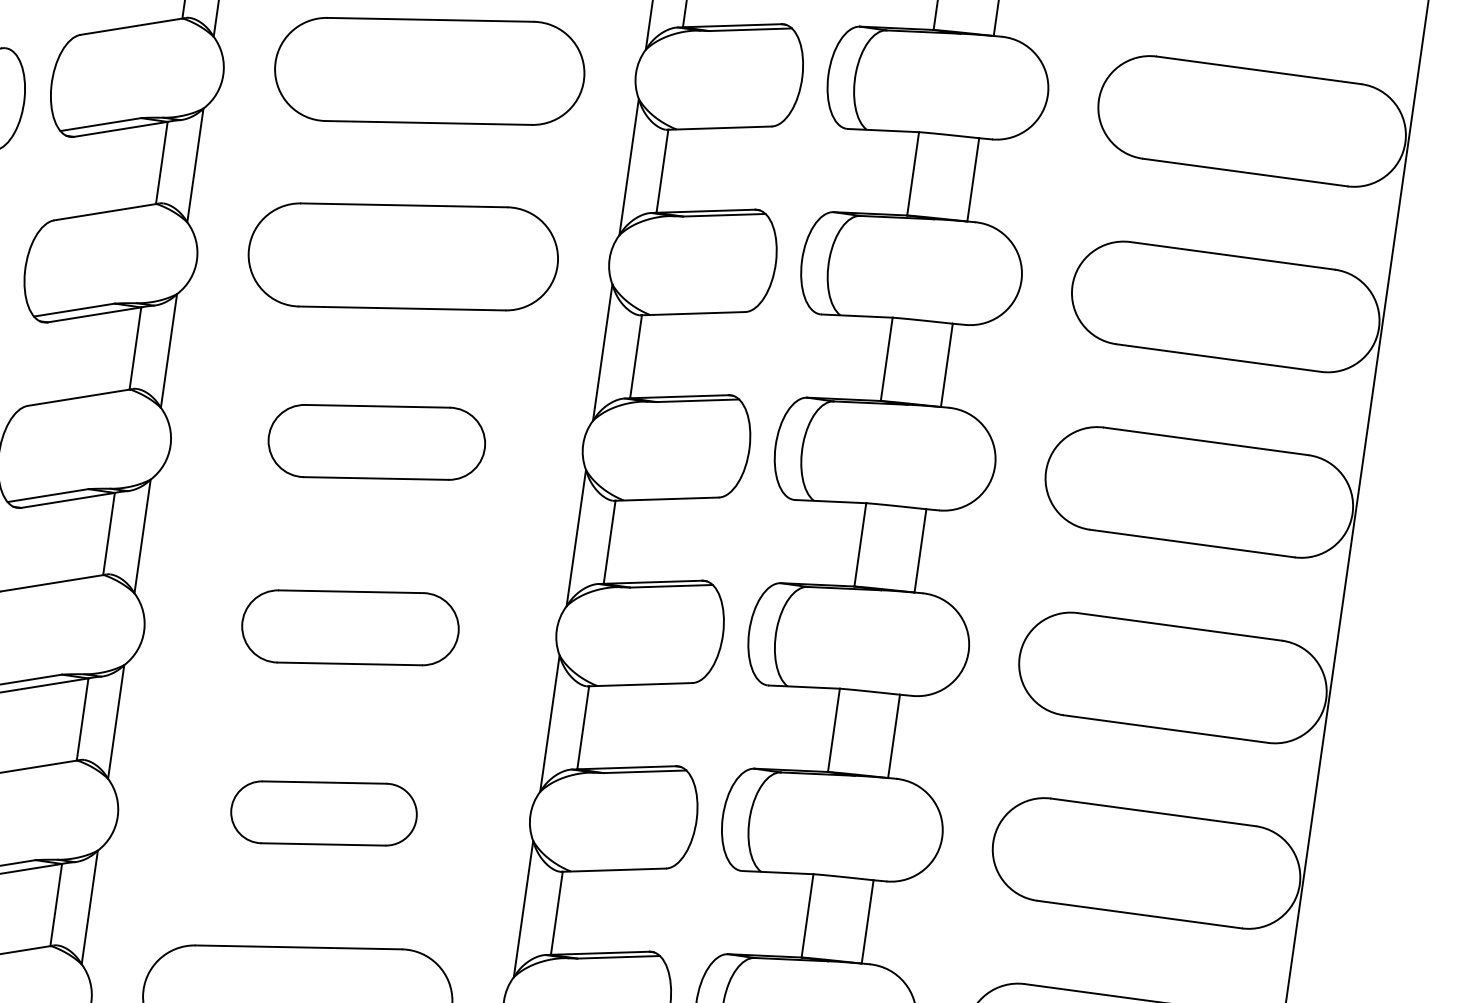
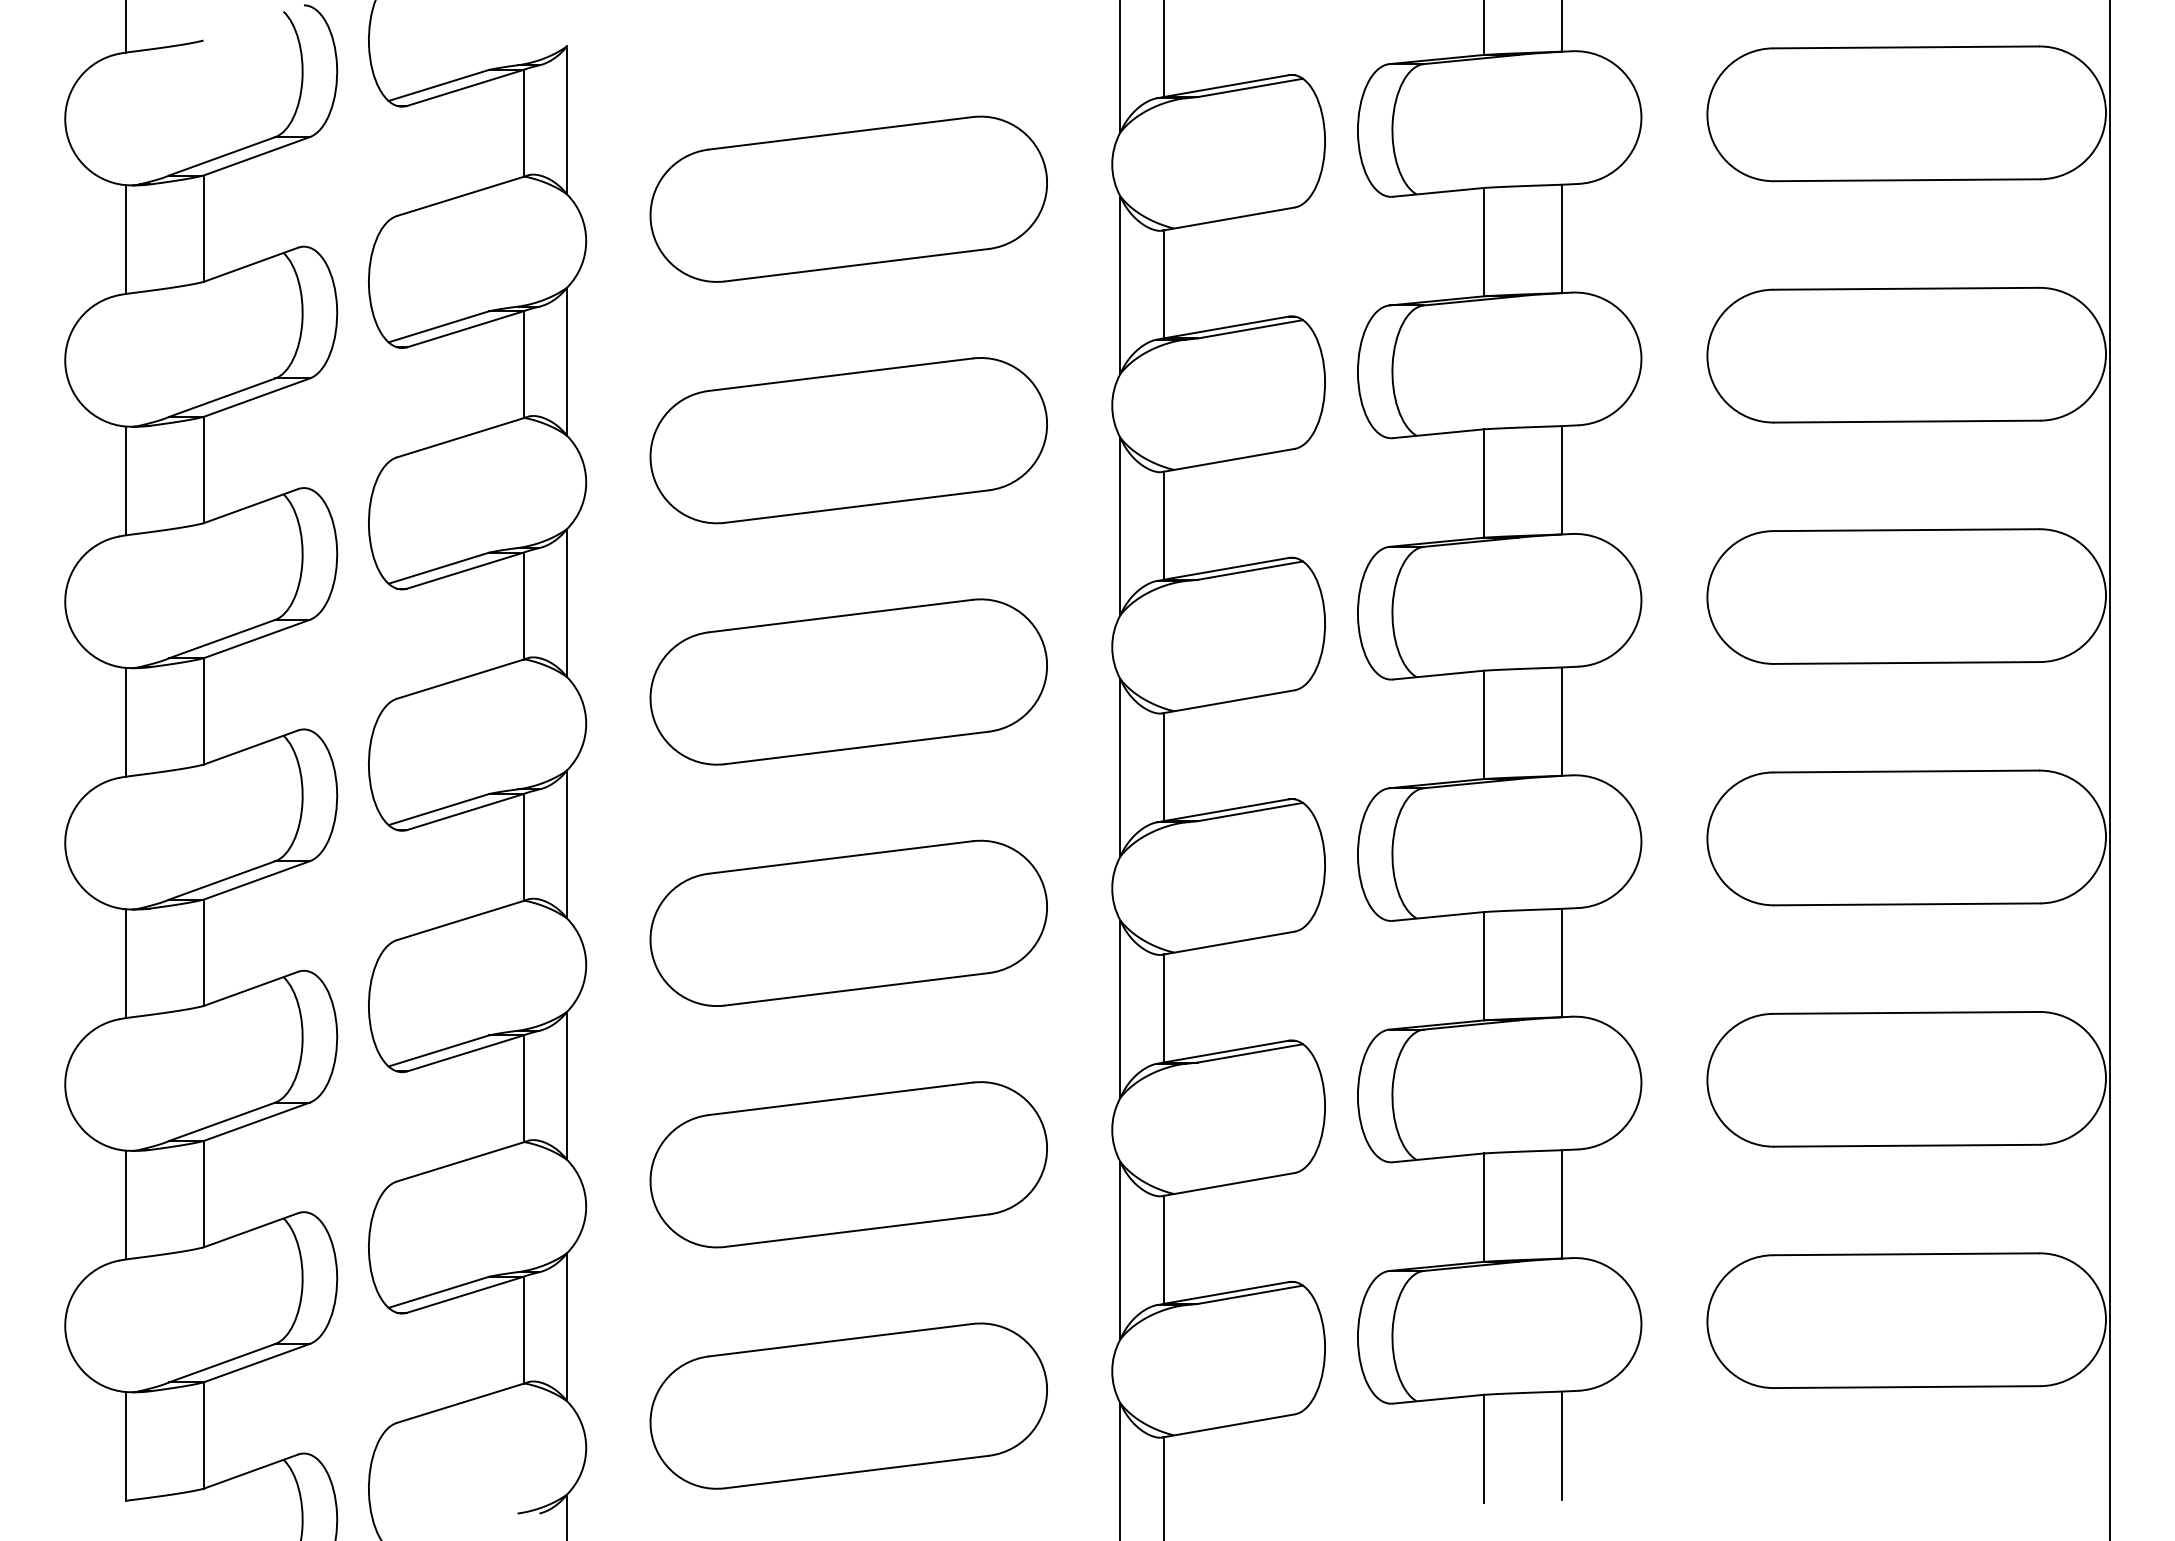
part: (376, 441) -> (848, 681), size x1.43
part: (350, 627) -> (848, 922), size x1.43
part: (323, 813) -> (848, 1164), size x1.67

